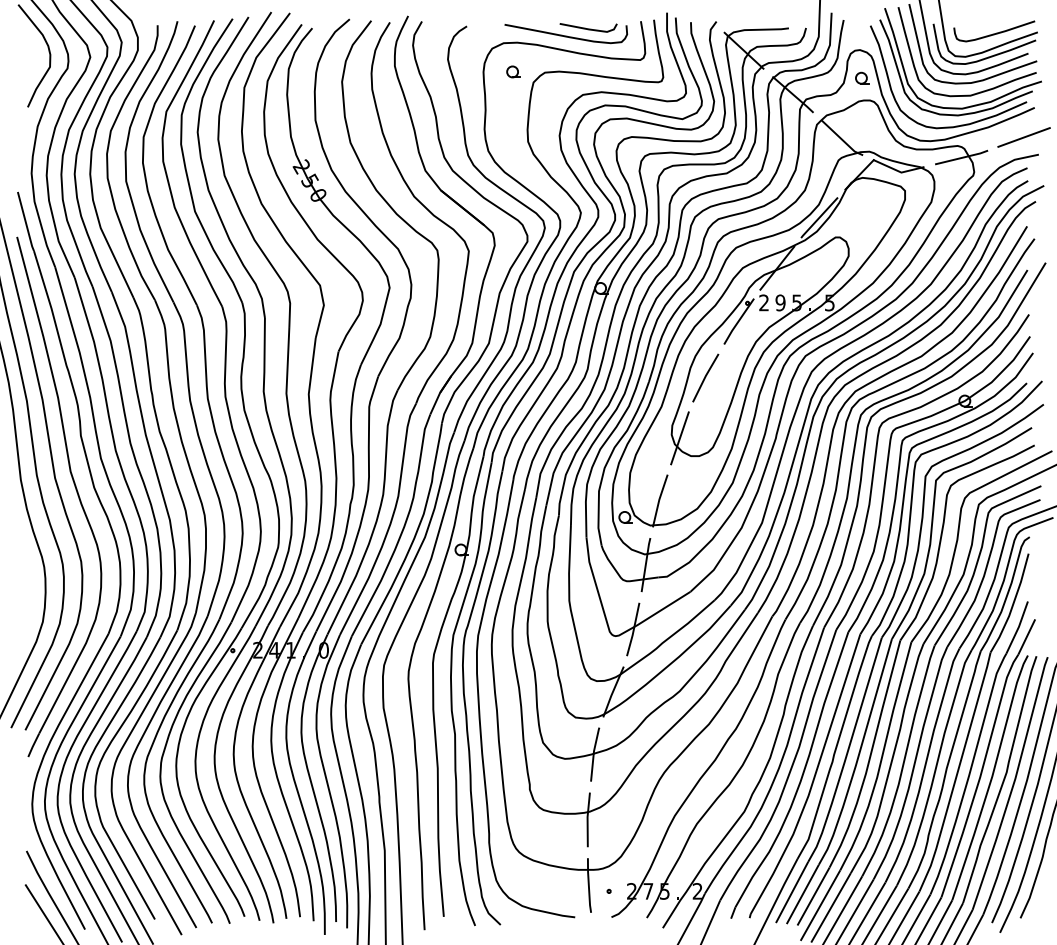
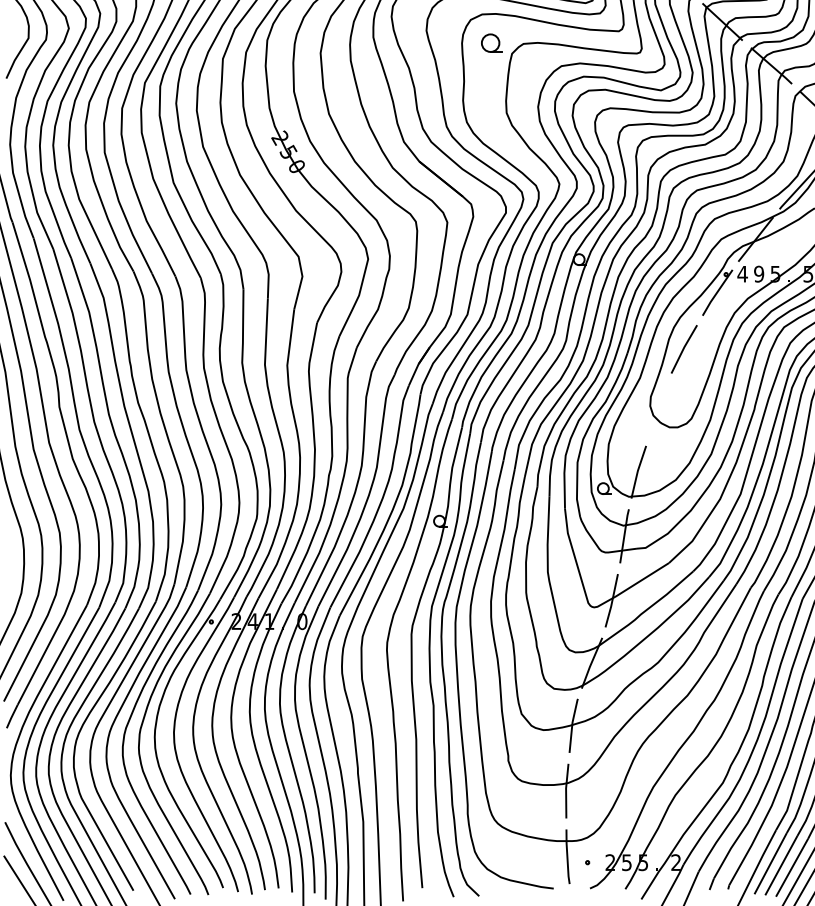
part: (513, 71) -> (492, 42), size x1.6
text: (763, 302) -> (742, 273), 2 -> 4
line: (679, 438) -> (658, 409), removed
text: (648, 891) -> (627, 862), 7 -> 5

